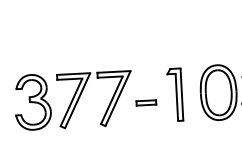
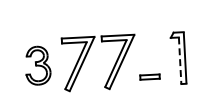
line: (176, 97) -> (179, 60), solid -> dashed
part: (33, 102) -> (38, 65), size x0.7
part: (146, 102) -> (150, 76), moved

